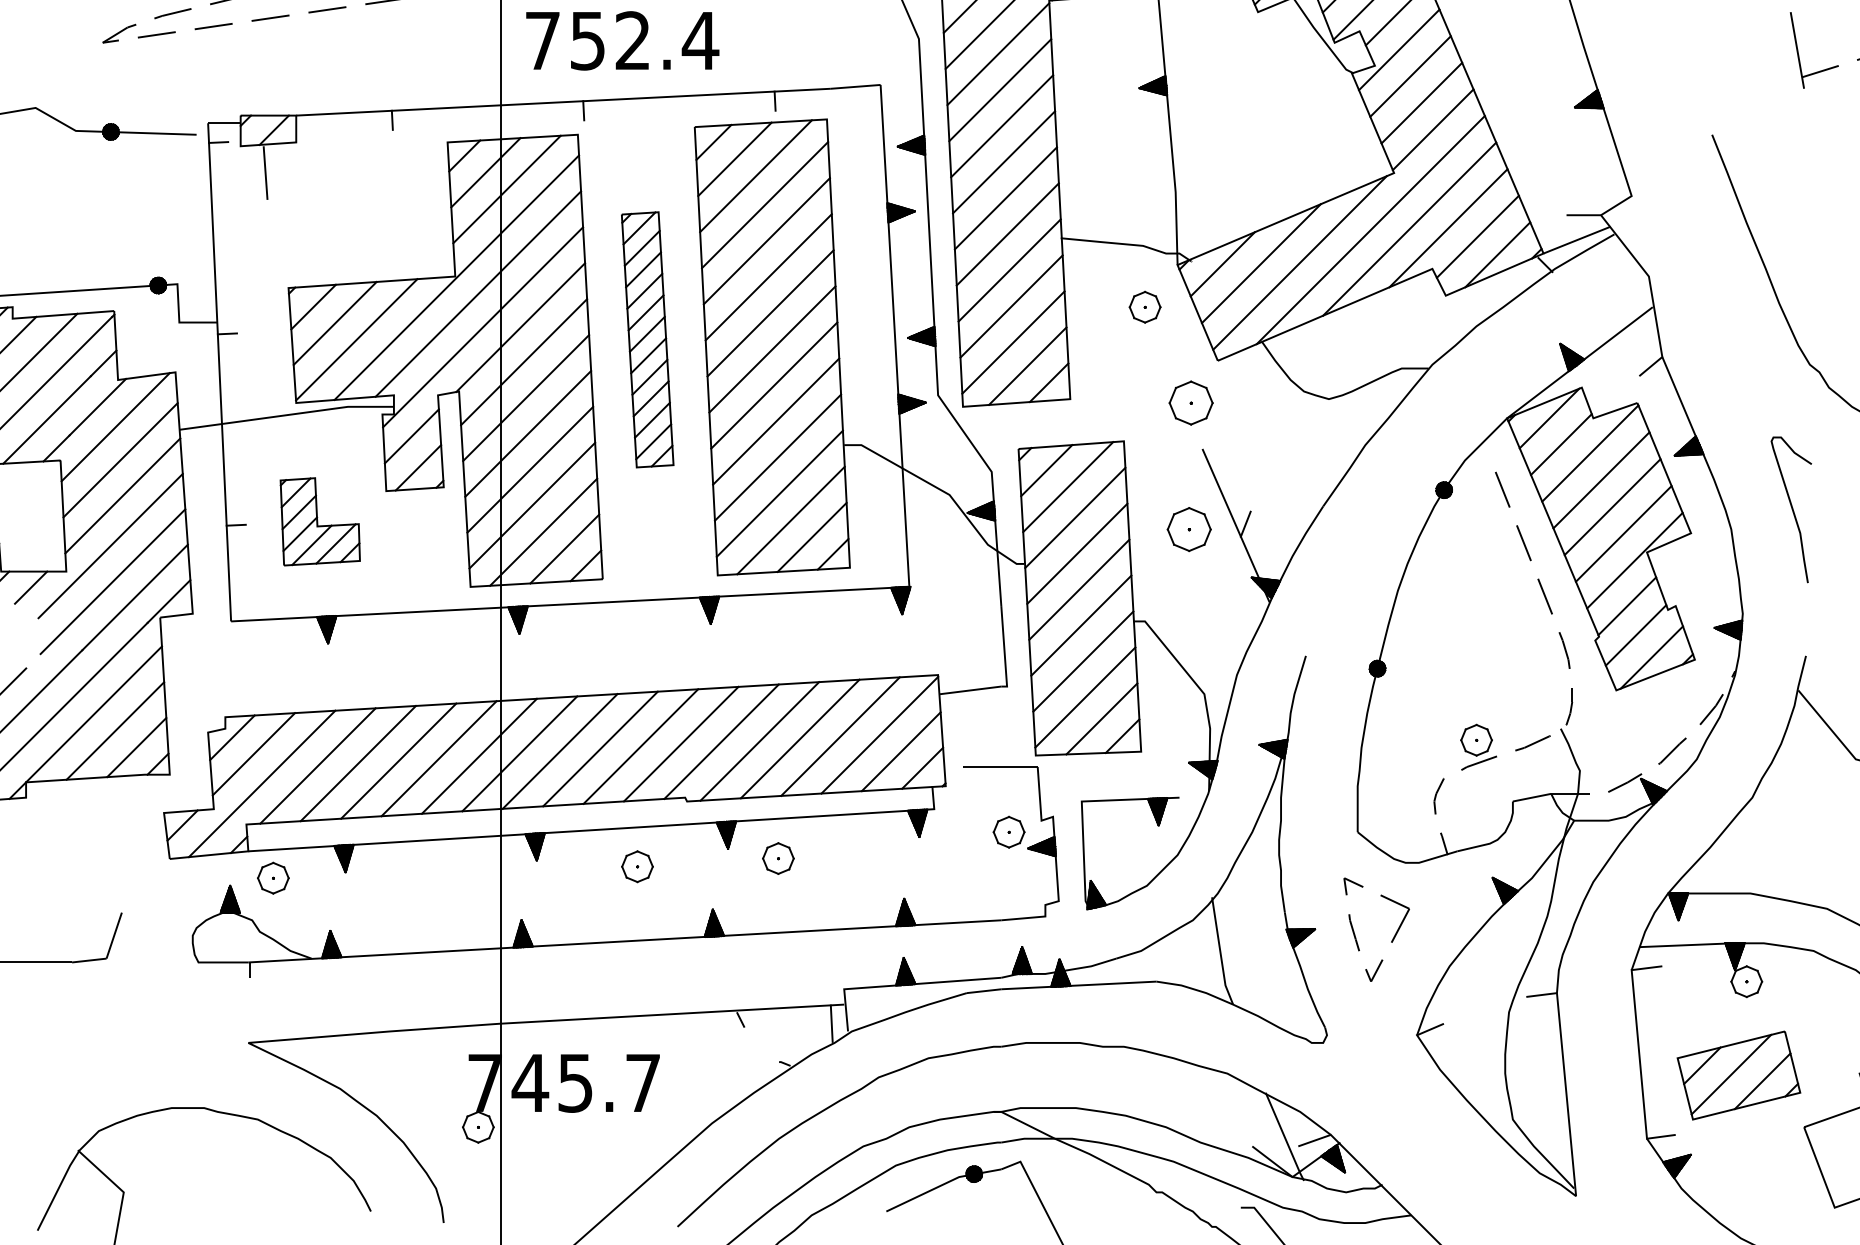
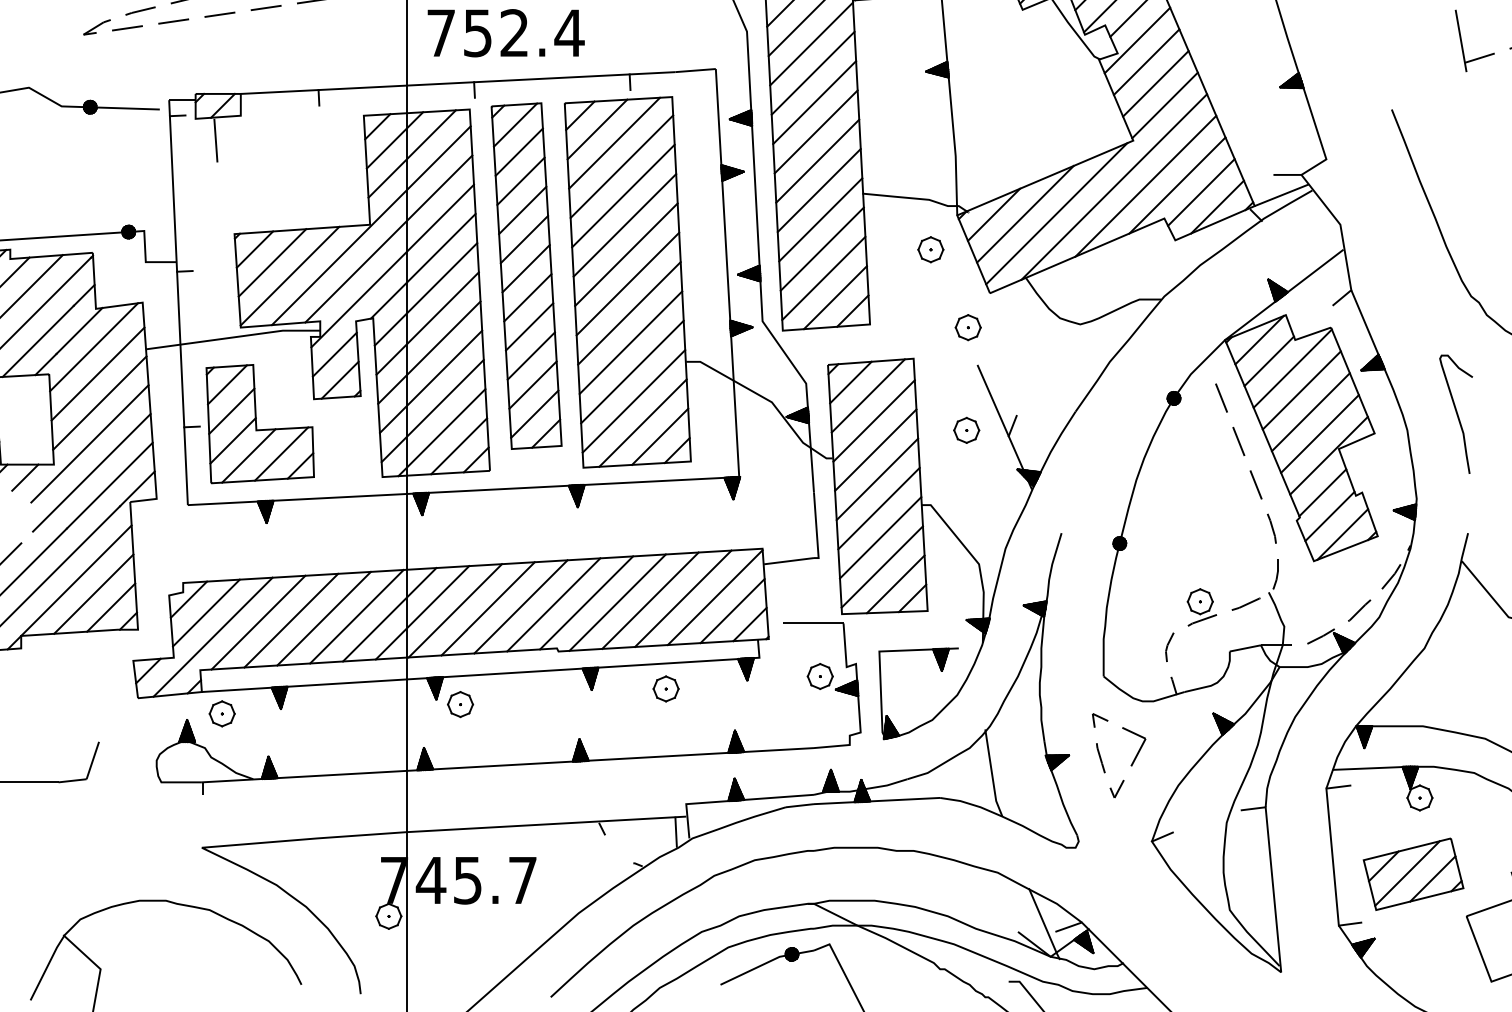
part: (647, 339) -> (526, 275), size x1.67
part: (1190, 402) -> (967, 327), size x0.71
part: (320, 521) -> (260, 423), size x1.67
part: (1188, 529) -> (966, 430), size x0.71
part: (778, 858) -> (666, 688), moved
part: (637, 866) -> (460, 704), moved

